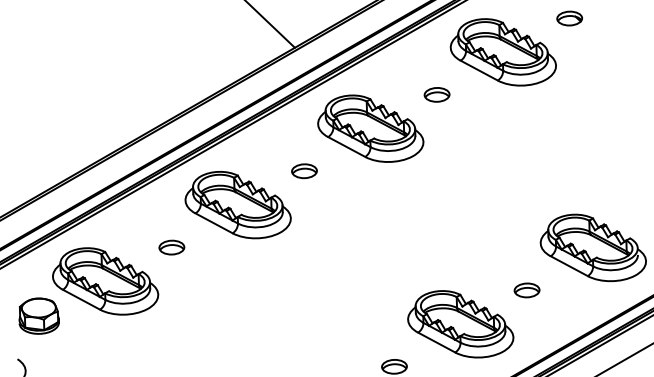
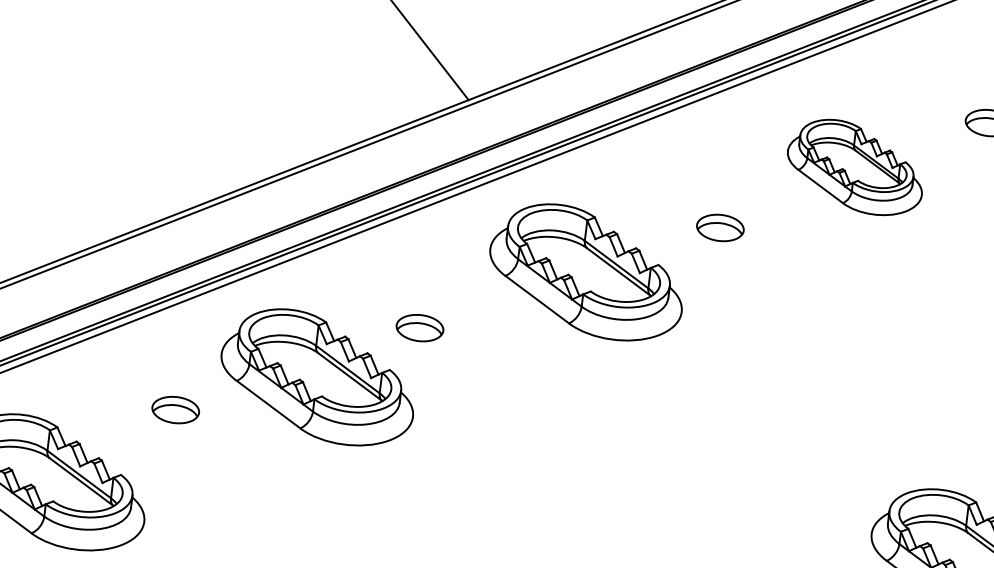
part: (502, 52) -> (854, 167), size x0.7
part: (304, 171) -> (419, 328), moved
part: (171, 247) -> (175, 409), moved

